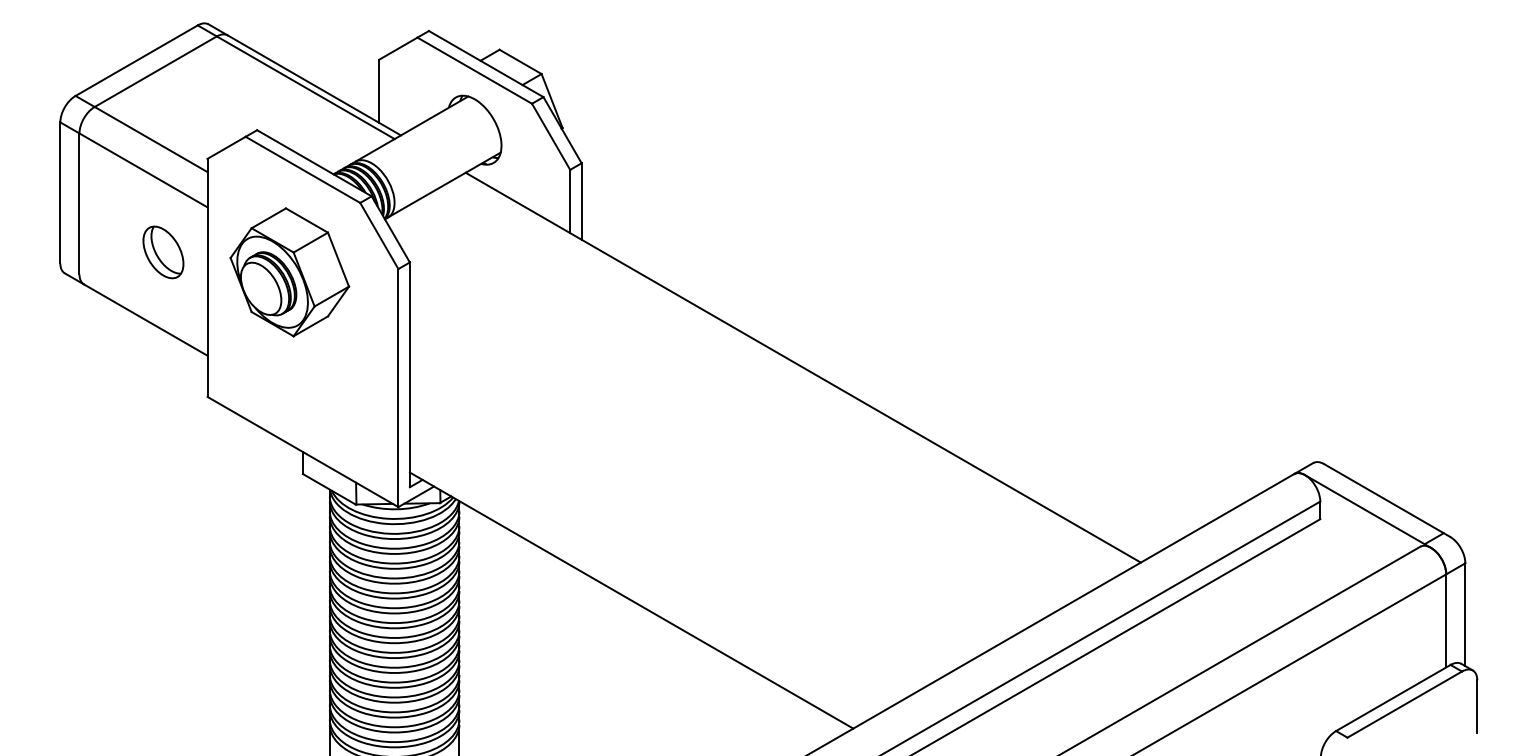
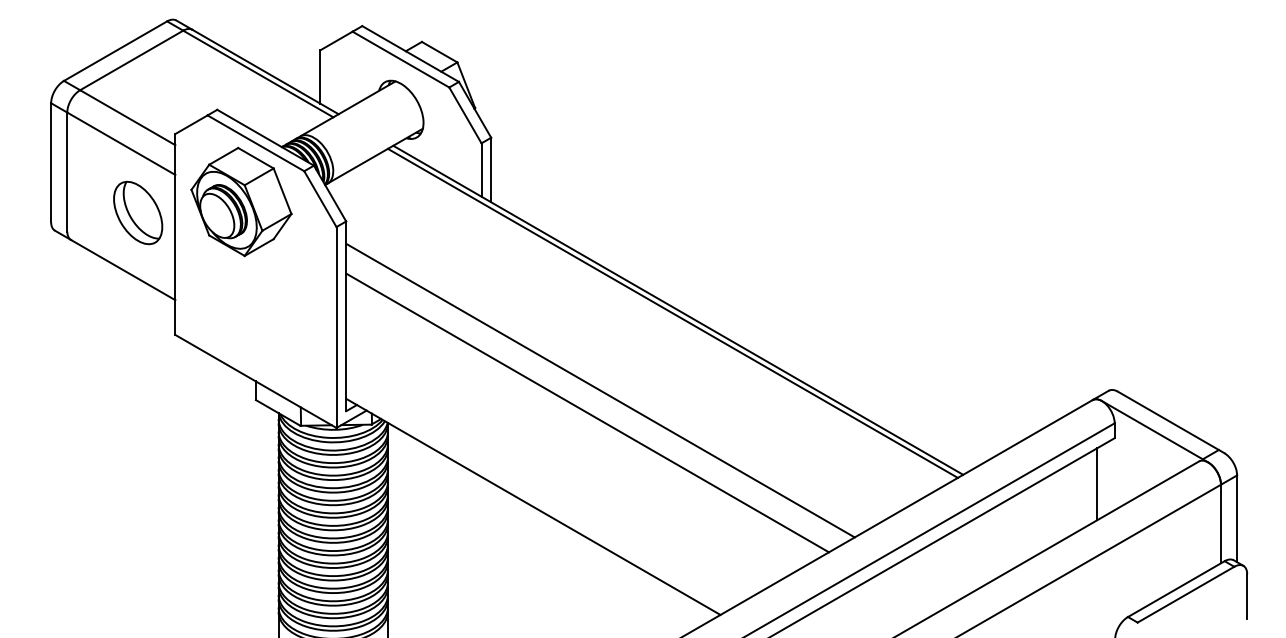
part: (163, 252) -> (138, 213), size x1.43
part: (289, 272) -> (241, 202), moved
line: (796, 371) -> (672, 313), added
line: (710, 462) -> (599, 390), added
line: (695, 489) -> (587, 413), added
line: (1299, 573) -> (1097, 484), added

